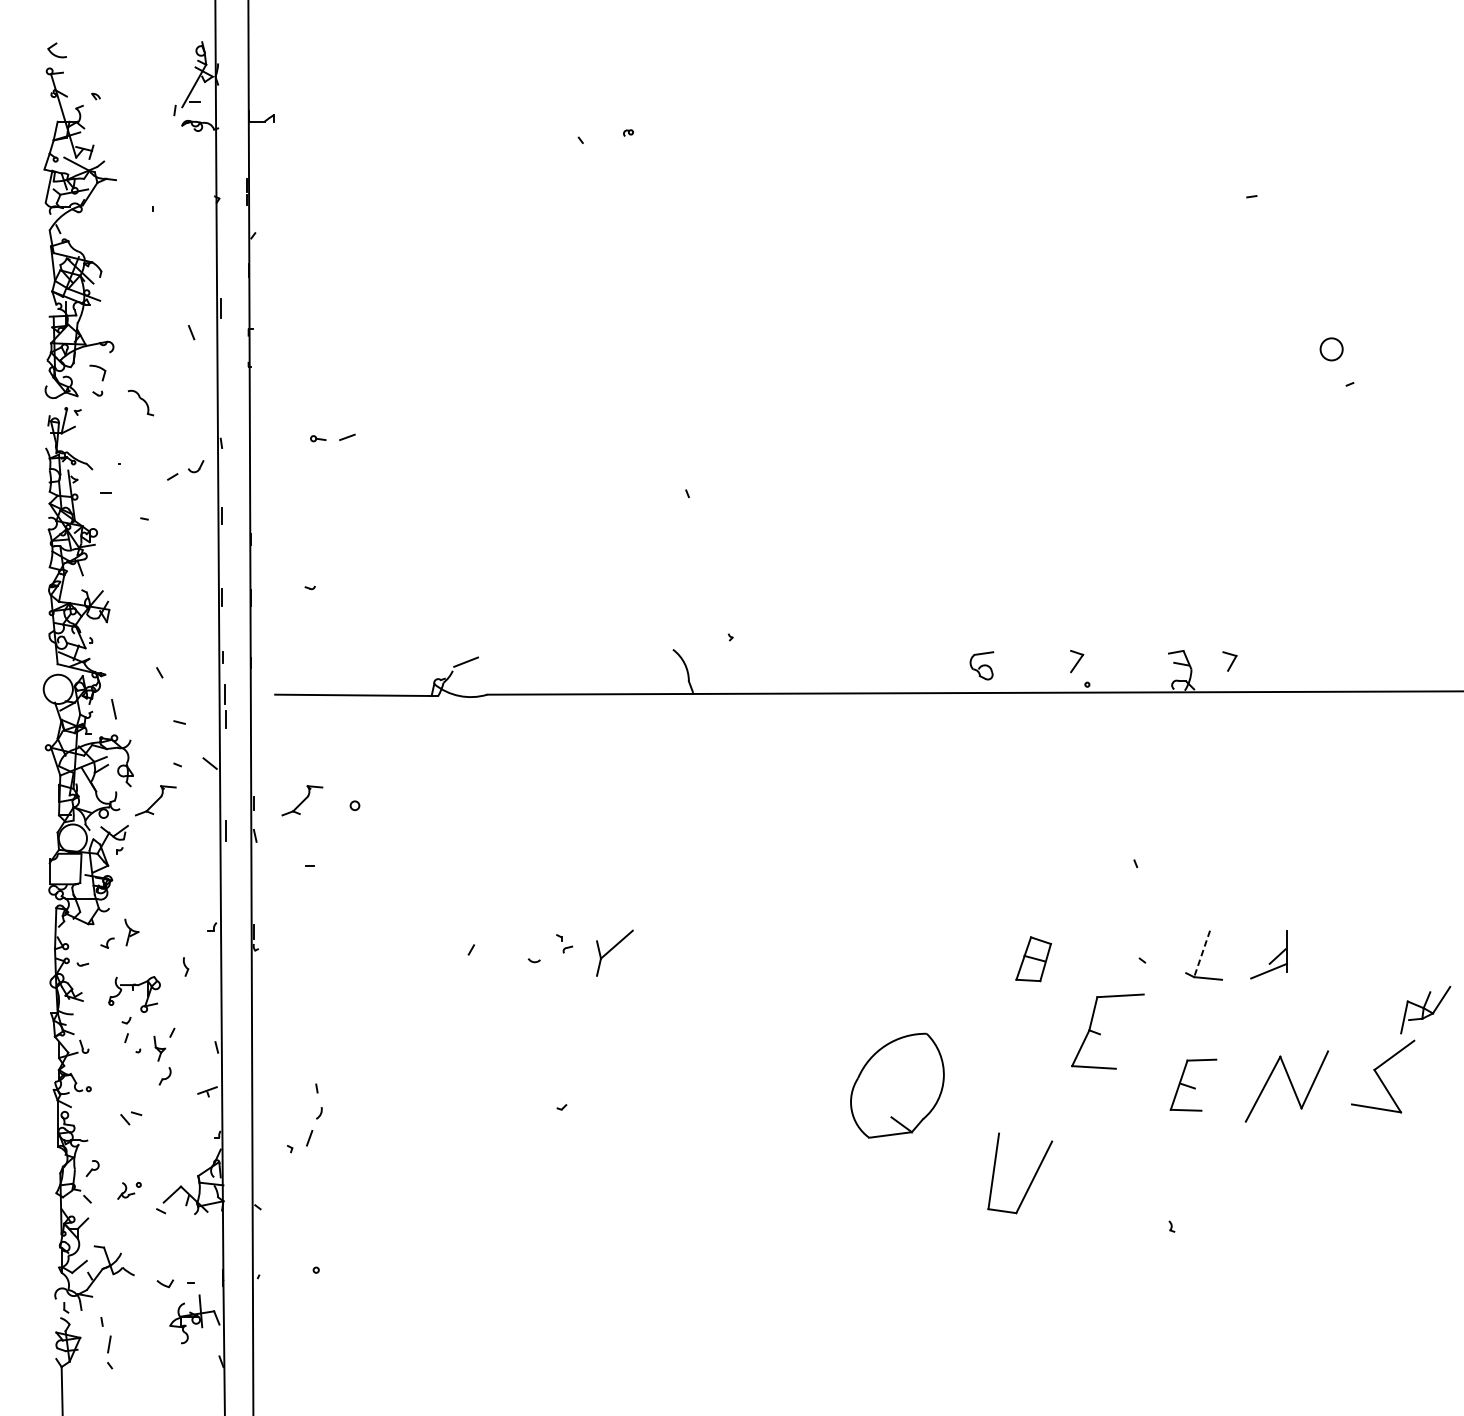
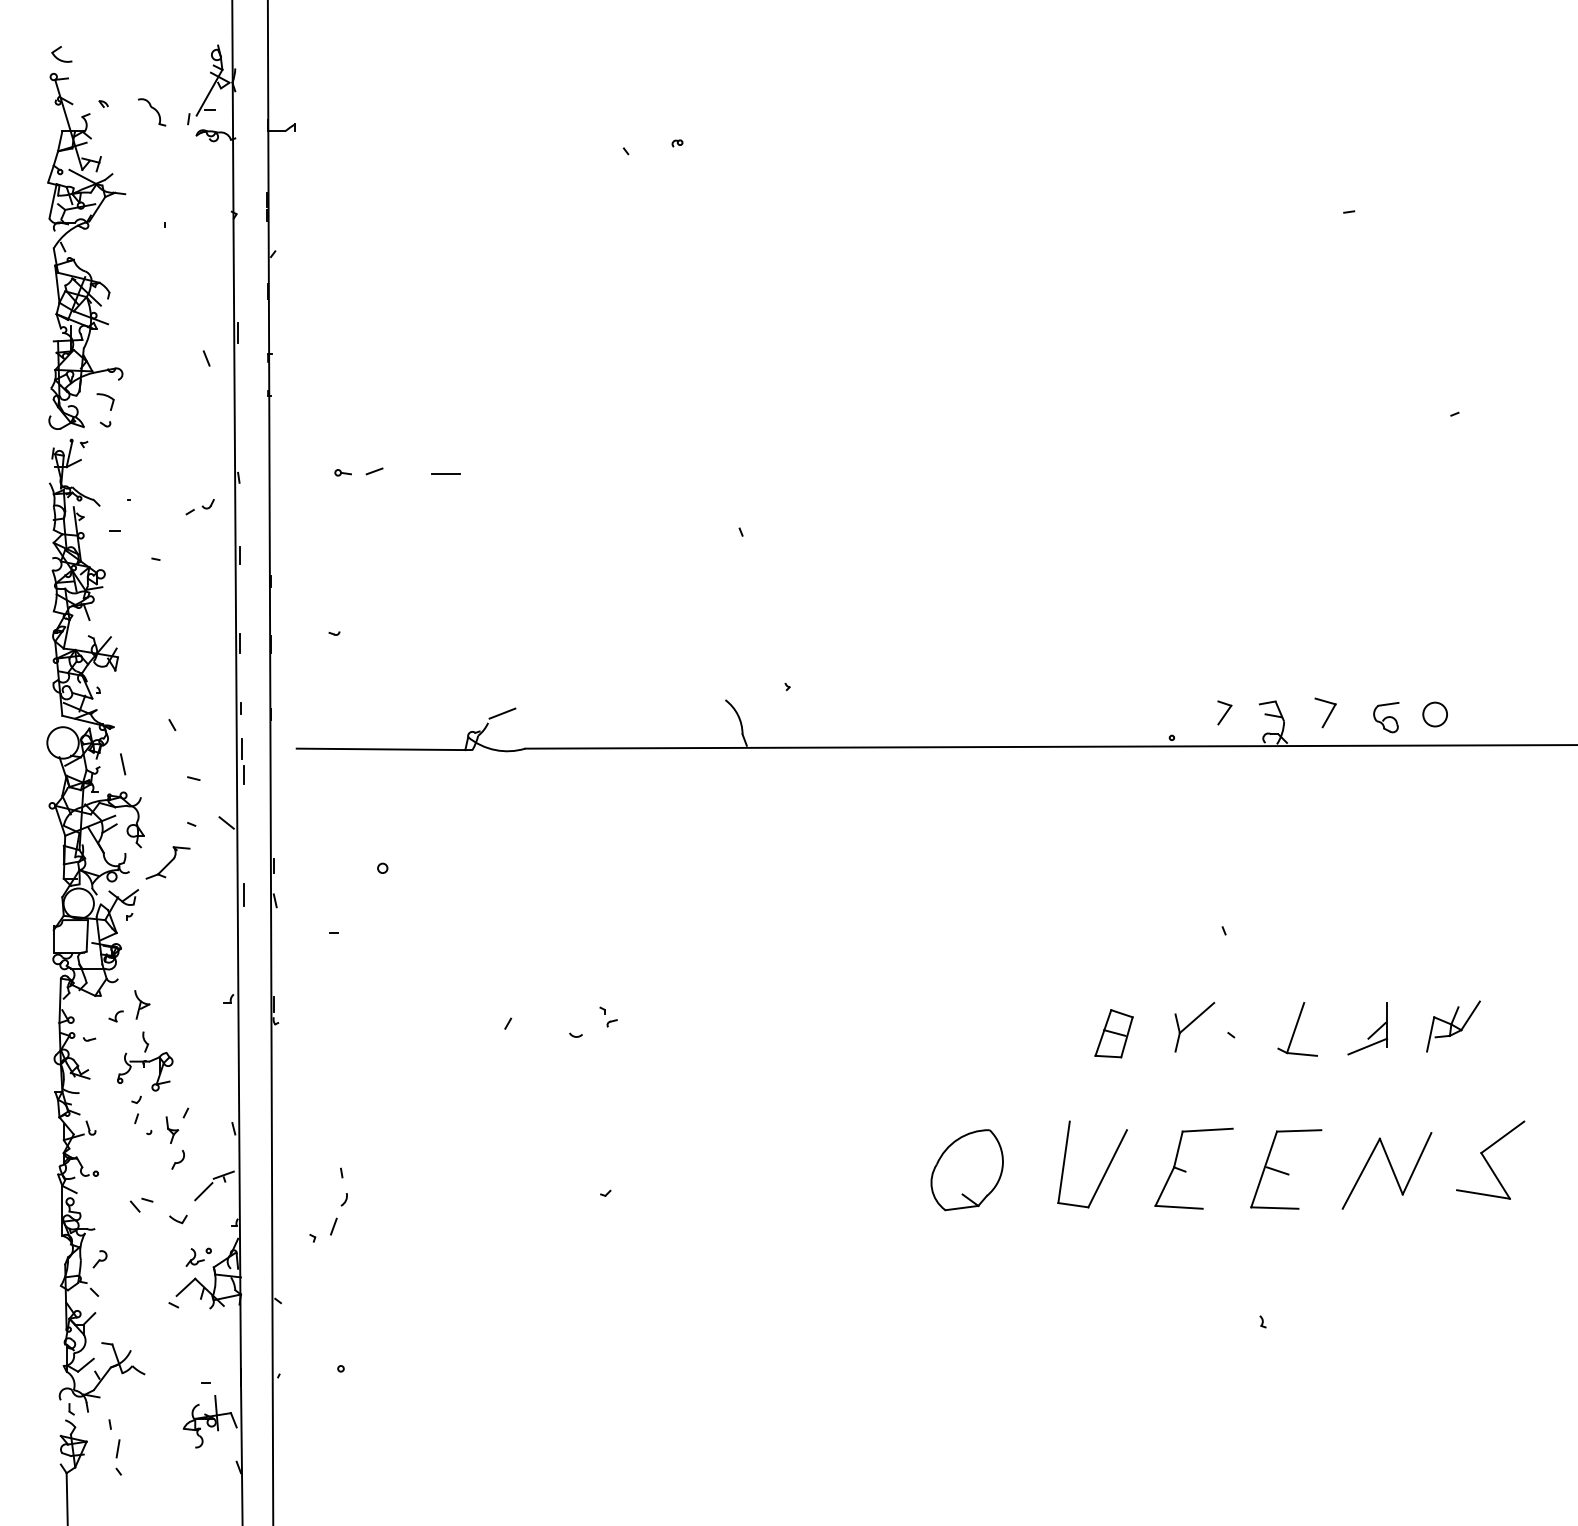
circle: (1331, 349) -> (1434, 714), moved
part: (141, 403) -> (152, 112), moved
line: (413, 440) -> (445, 474), added
part: (184, 470) -> (199, 507), size x0.71
part: (1076, 661) -> (1224, 712), moved
part: (1229, 661) -> (1325, 712), size x1.43
part: (982, 665) -> (1386, 717), moved
part: (301, 800) -> (325, 862), removed
part: (614, 953) -> (1194, 1027), moved
line: (1202, 954) -> (1295, 1028), dashed -> solid
part: (185, 966) -> (145, 1041), moved
part: (1425, 1010) -> (1453, 1026), moved
part: (1100, 1034) -> (1186, 1171), moved
part: (1193, 1085) -> (1286, 1169), size x1.43
part: (896, 1086) -> (966, 1170), size x0.71
line: (188, 1105) -> (203, 1191), added
part: (1032, 1178) -> (1105, 1170), moved
part: (129, 1190) -> (198, 1256), moved
part: (165, 1283) -> (178, 1219), moved

